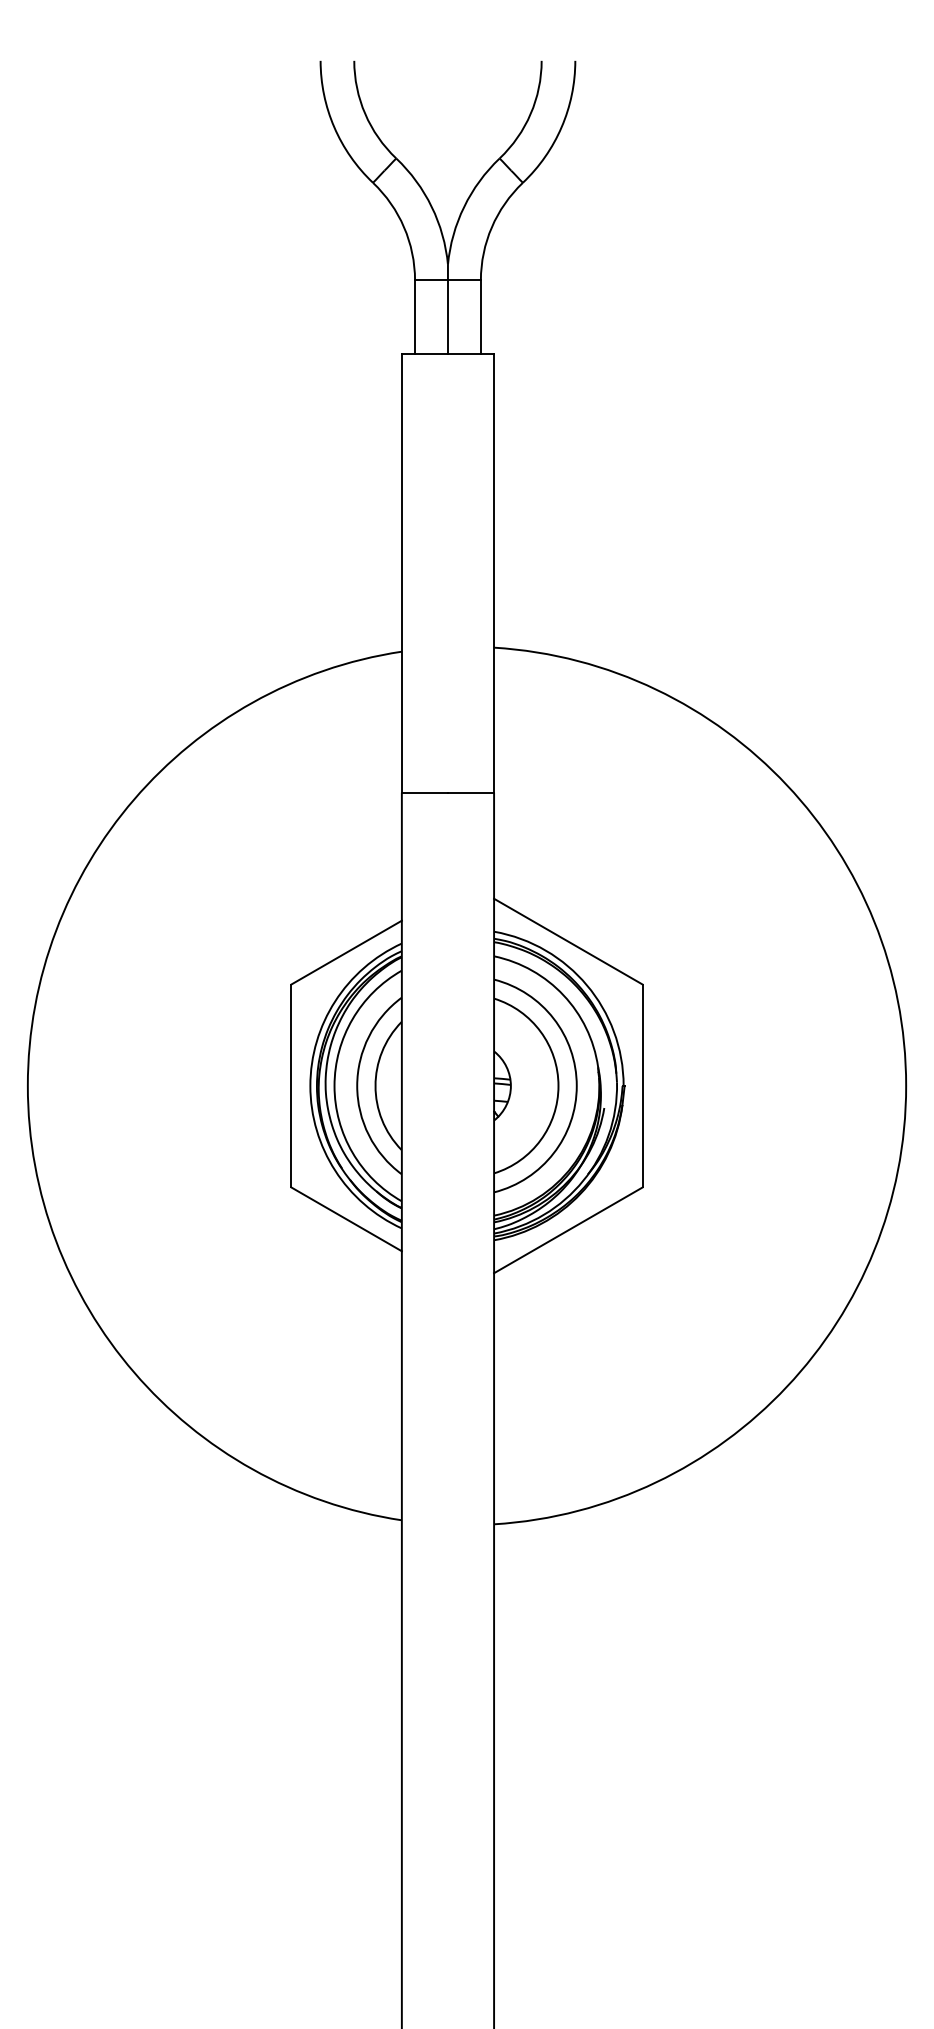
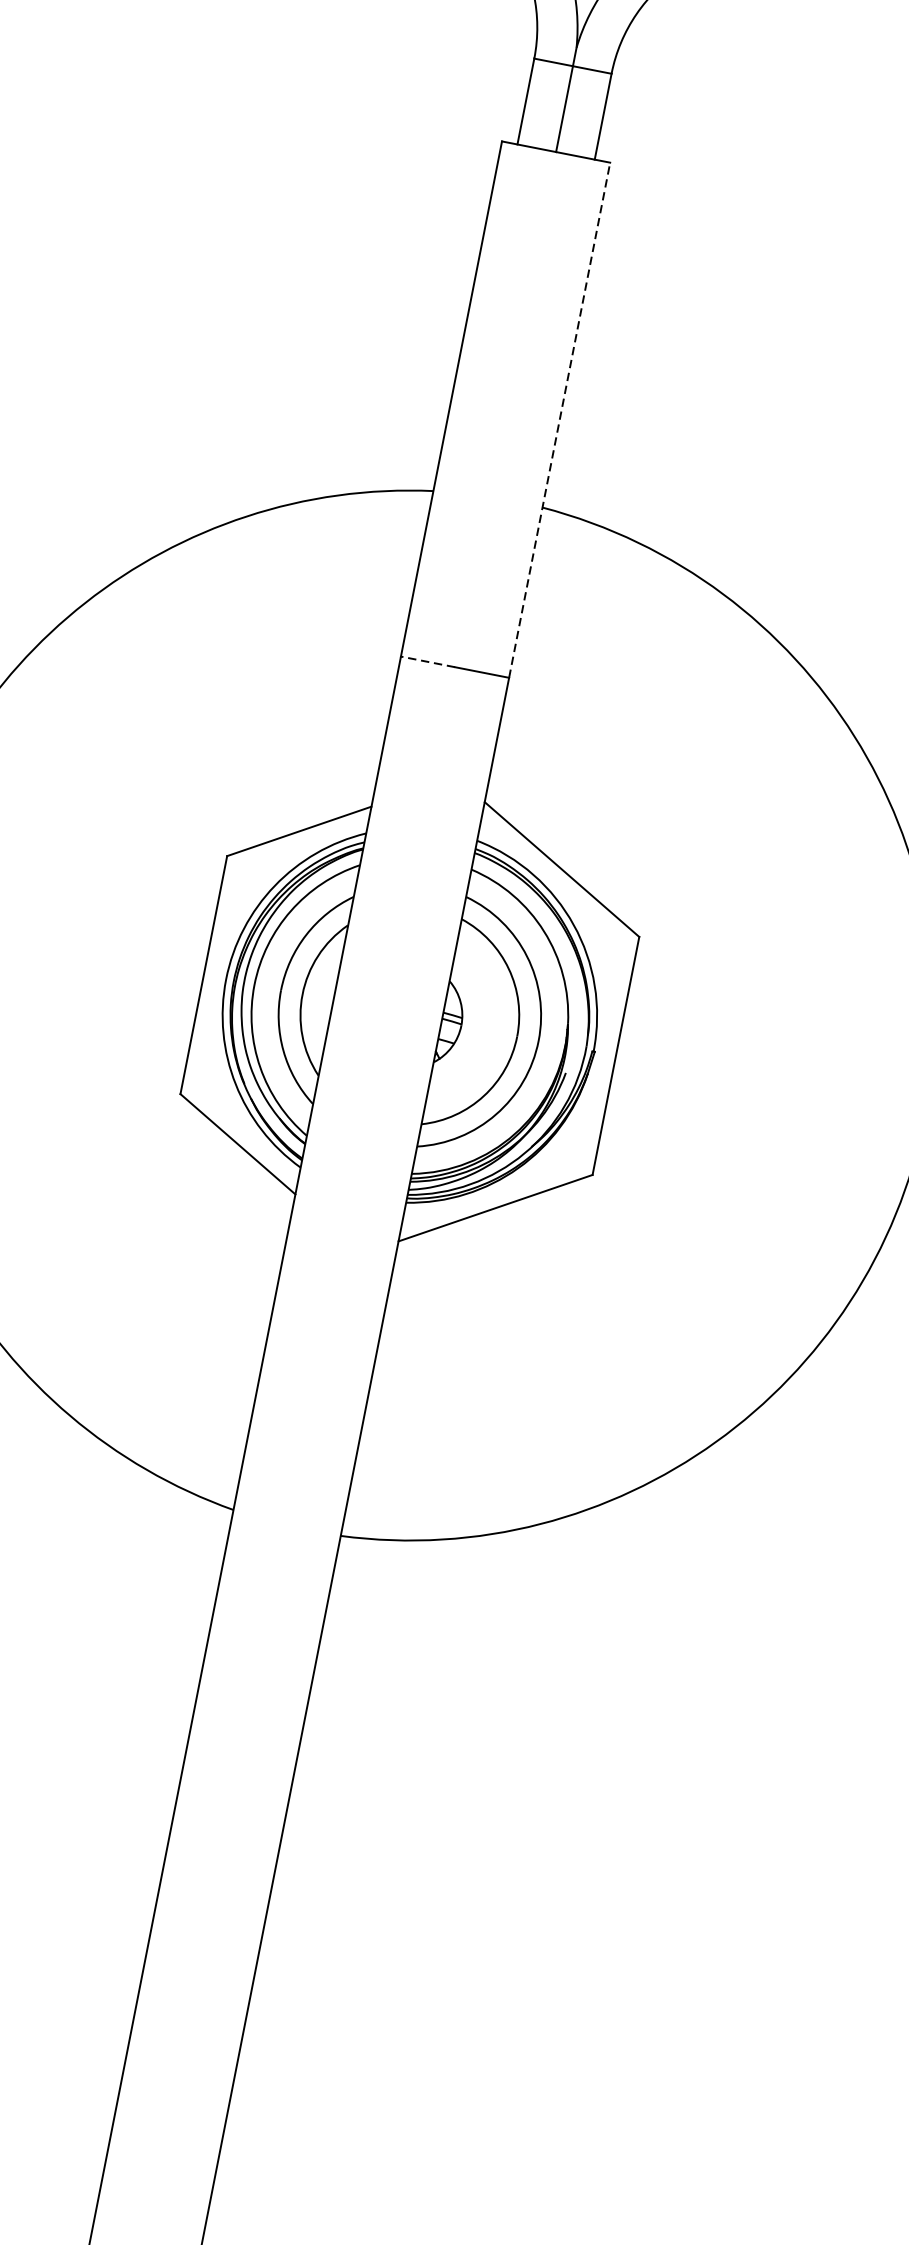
line: (494, 573) -> (560, 420), solid -> dashed
line: (424, 792) -> (427, 661), solid -> dashed

